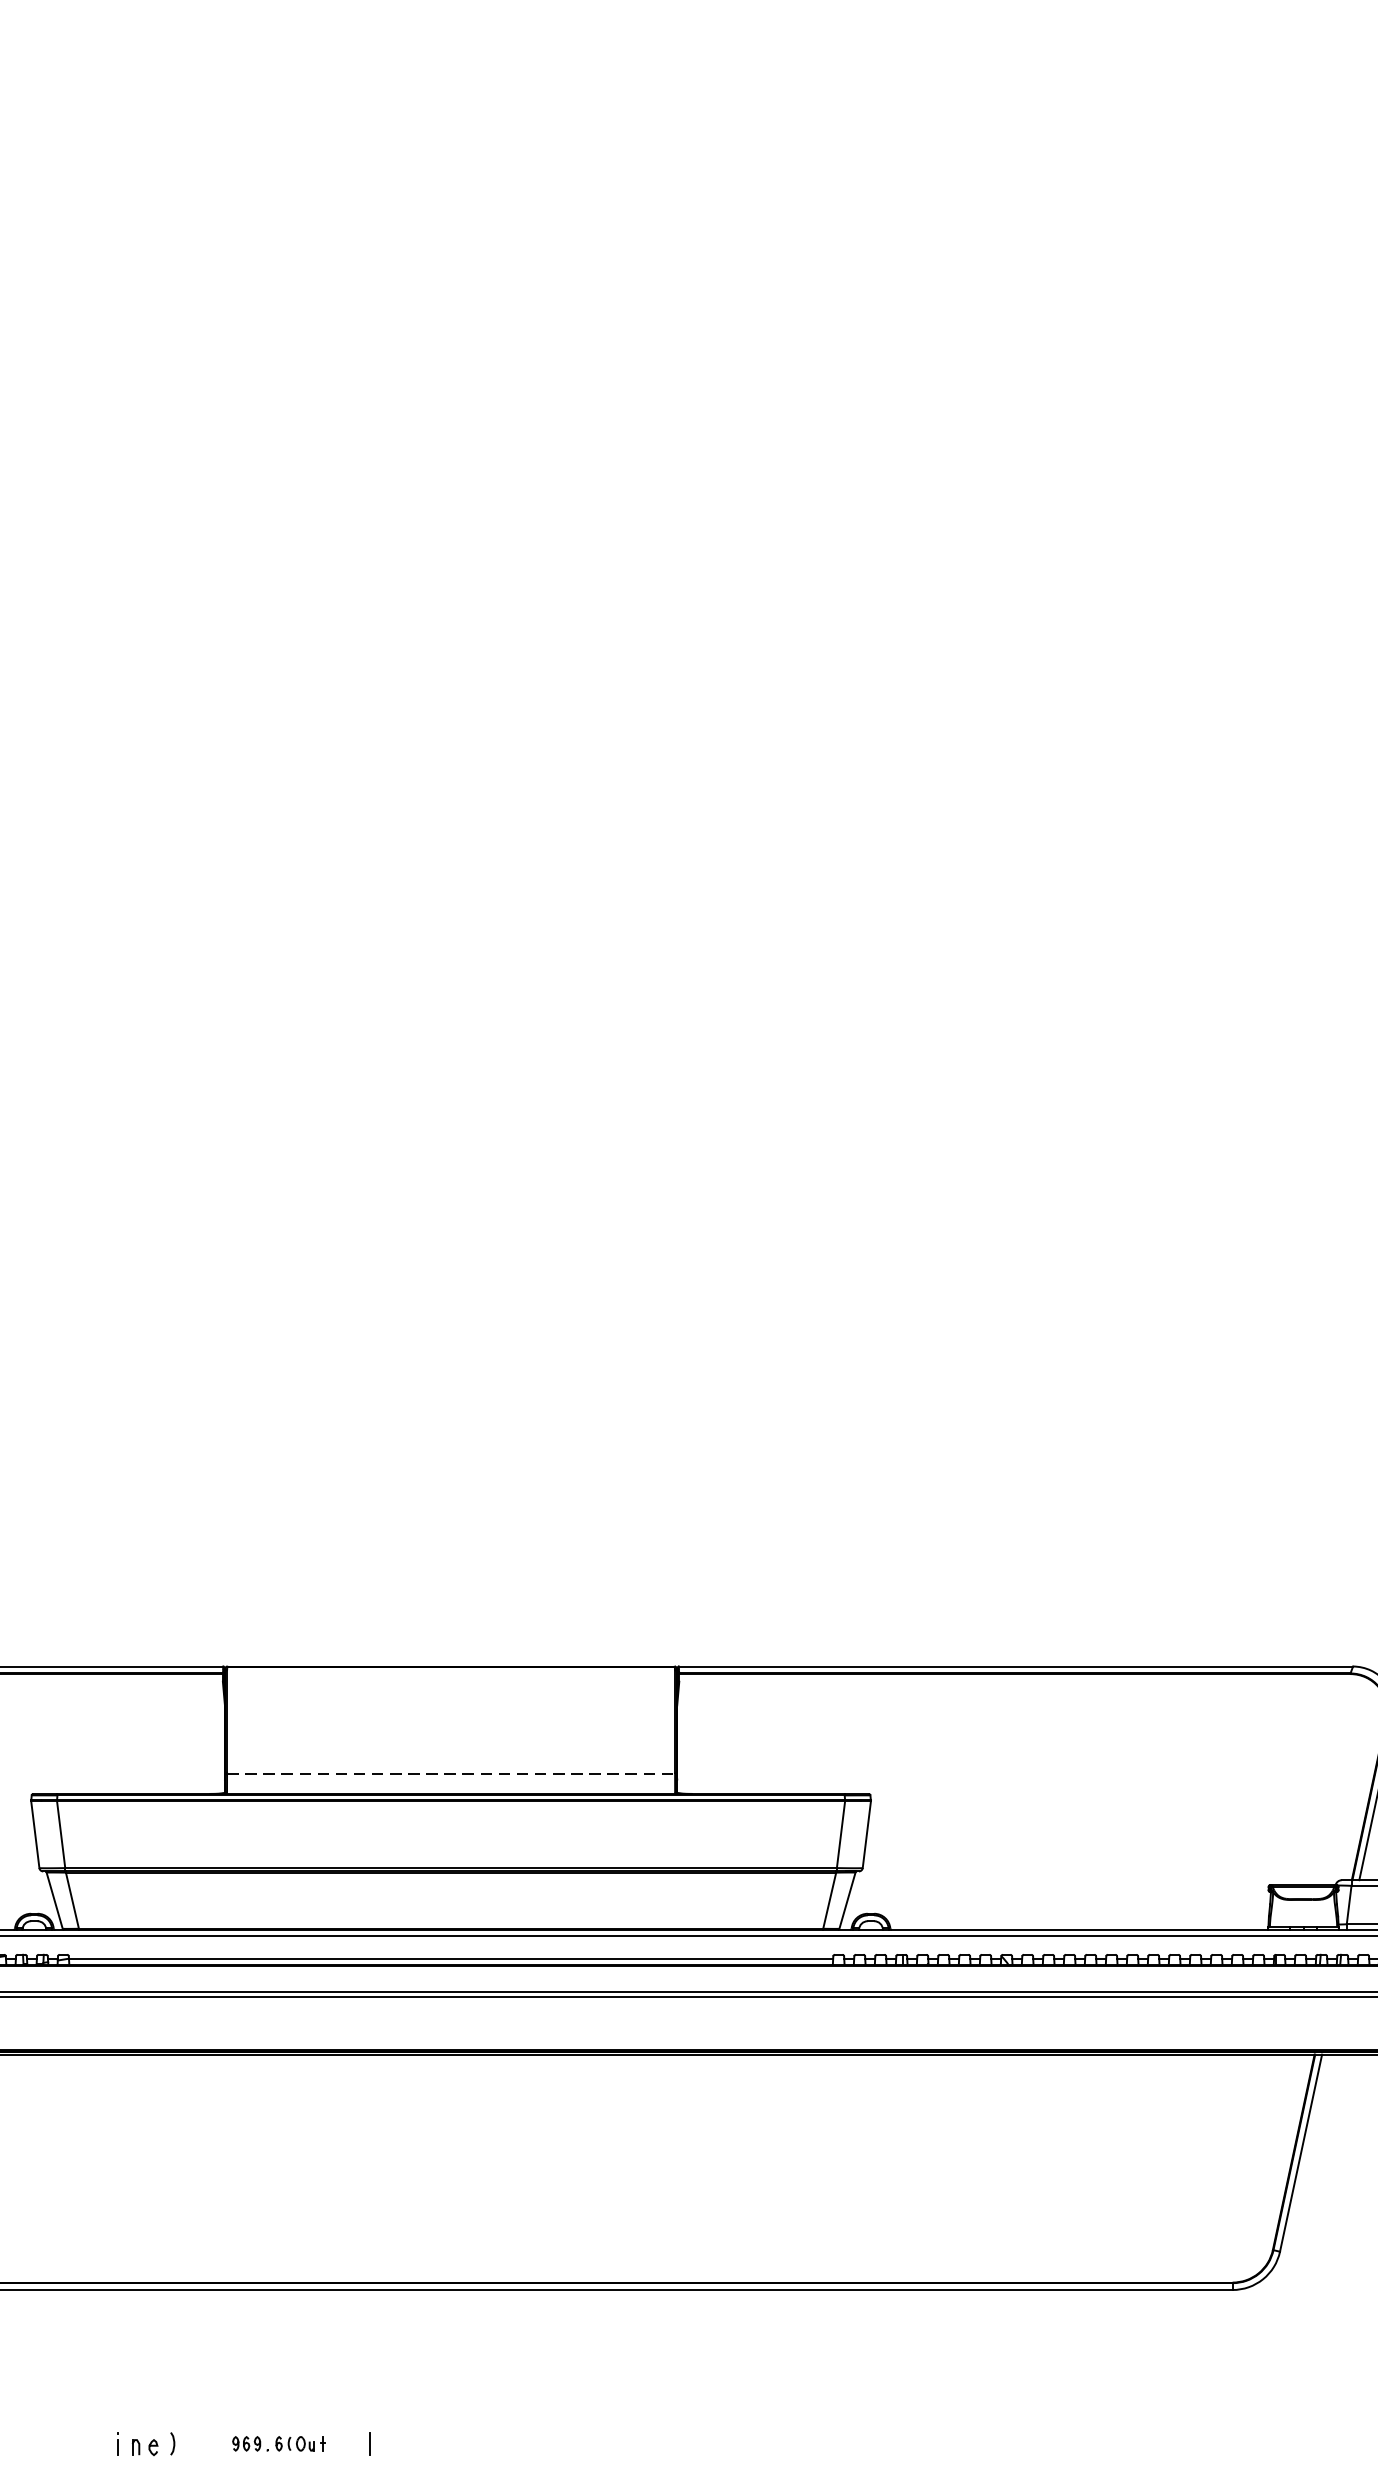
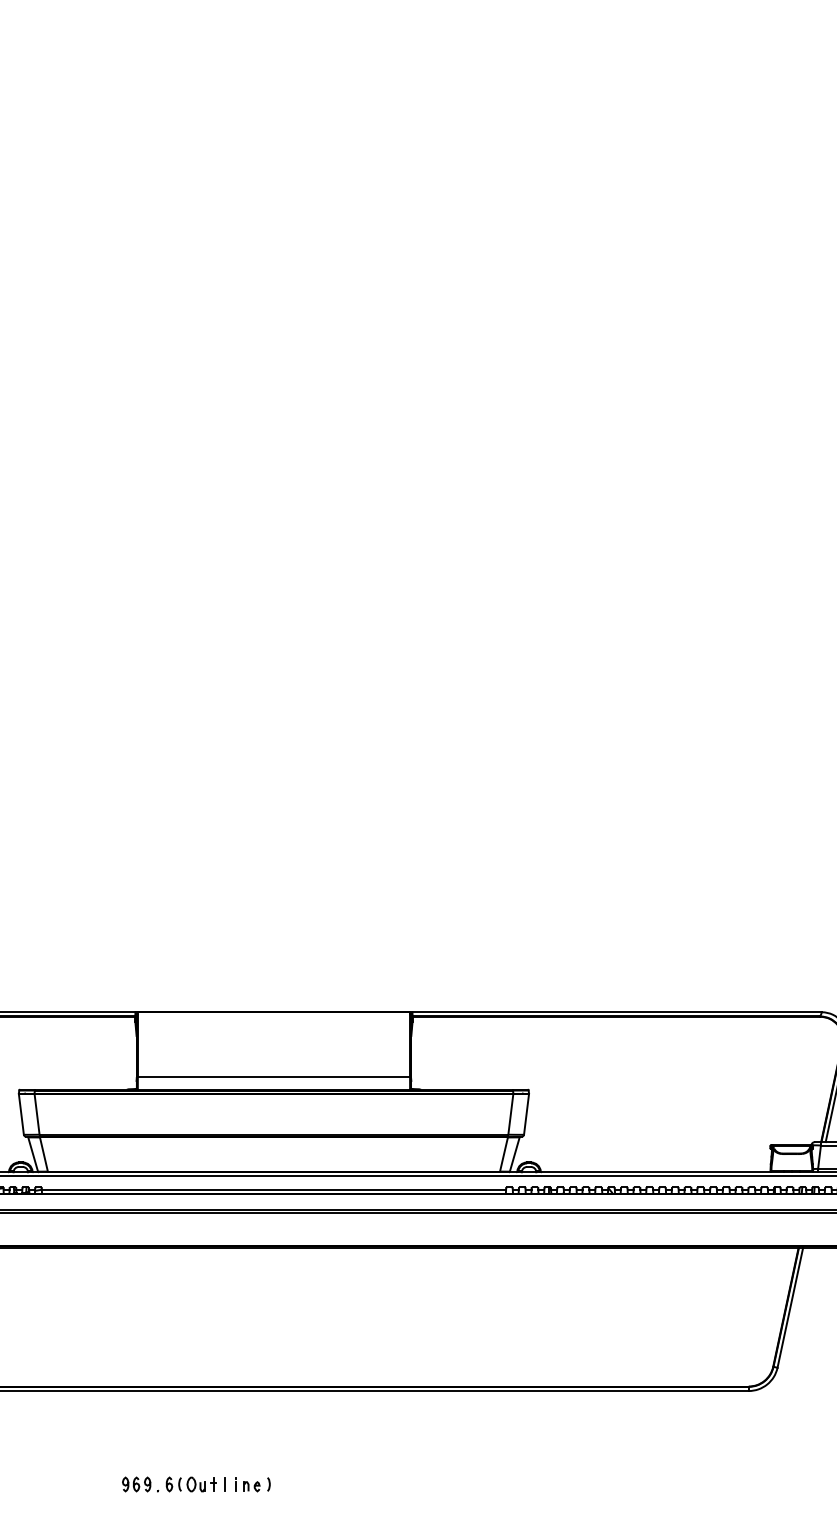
line: (451, 1773) -> (274, 1077), dashed -> solid
part: (145, 2443) -> (252, 1484), moved
part: (279, 2443) -> (169, 1484), size x1.67

